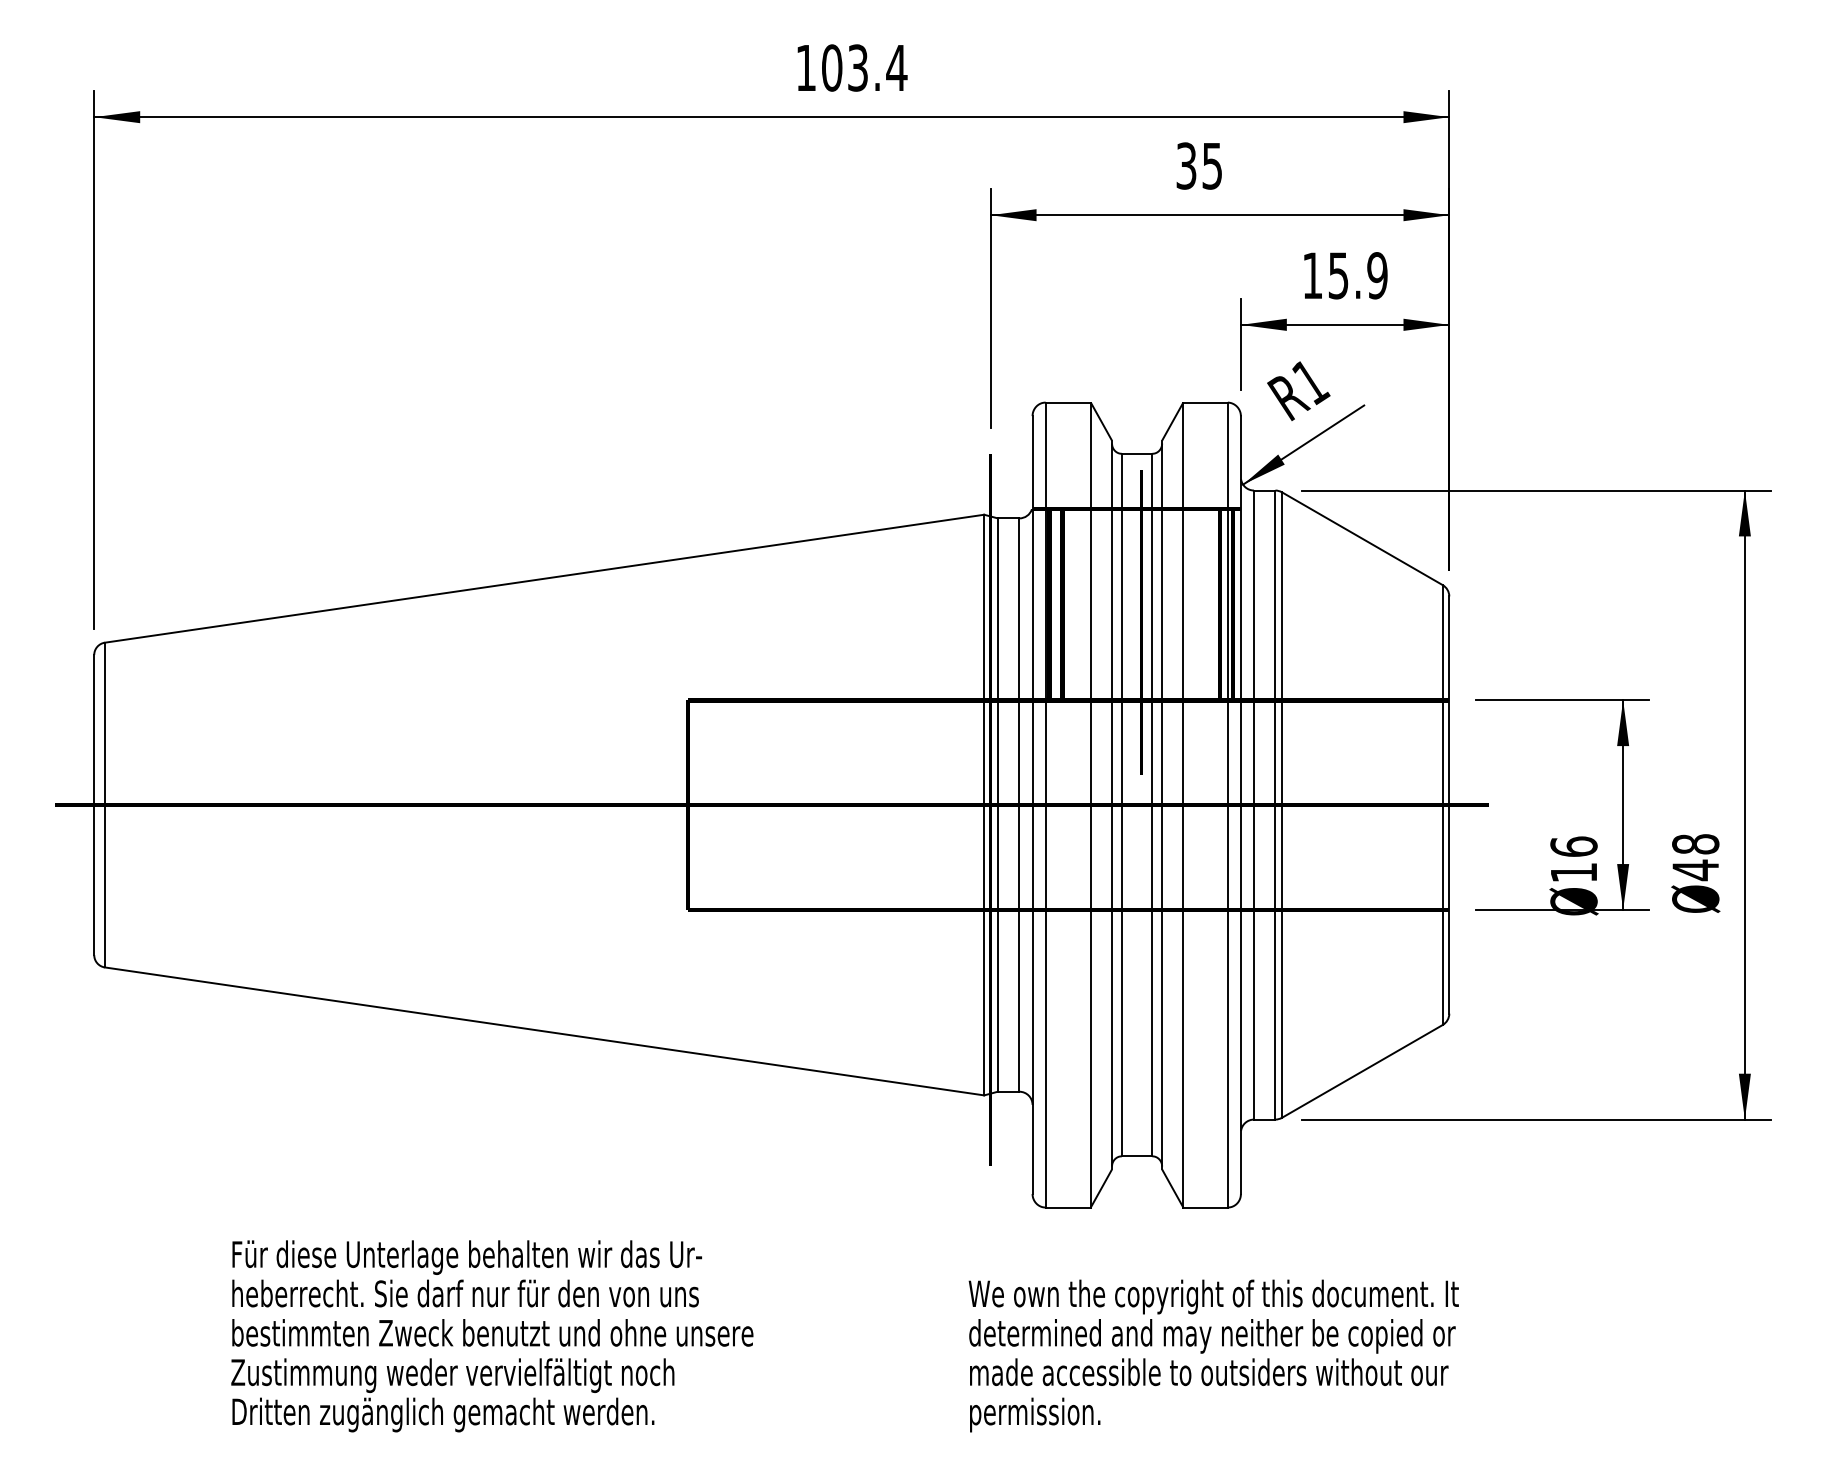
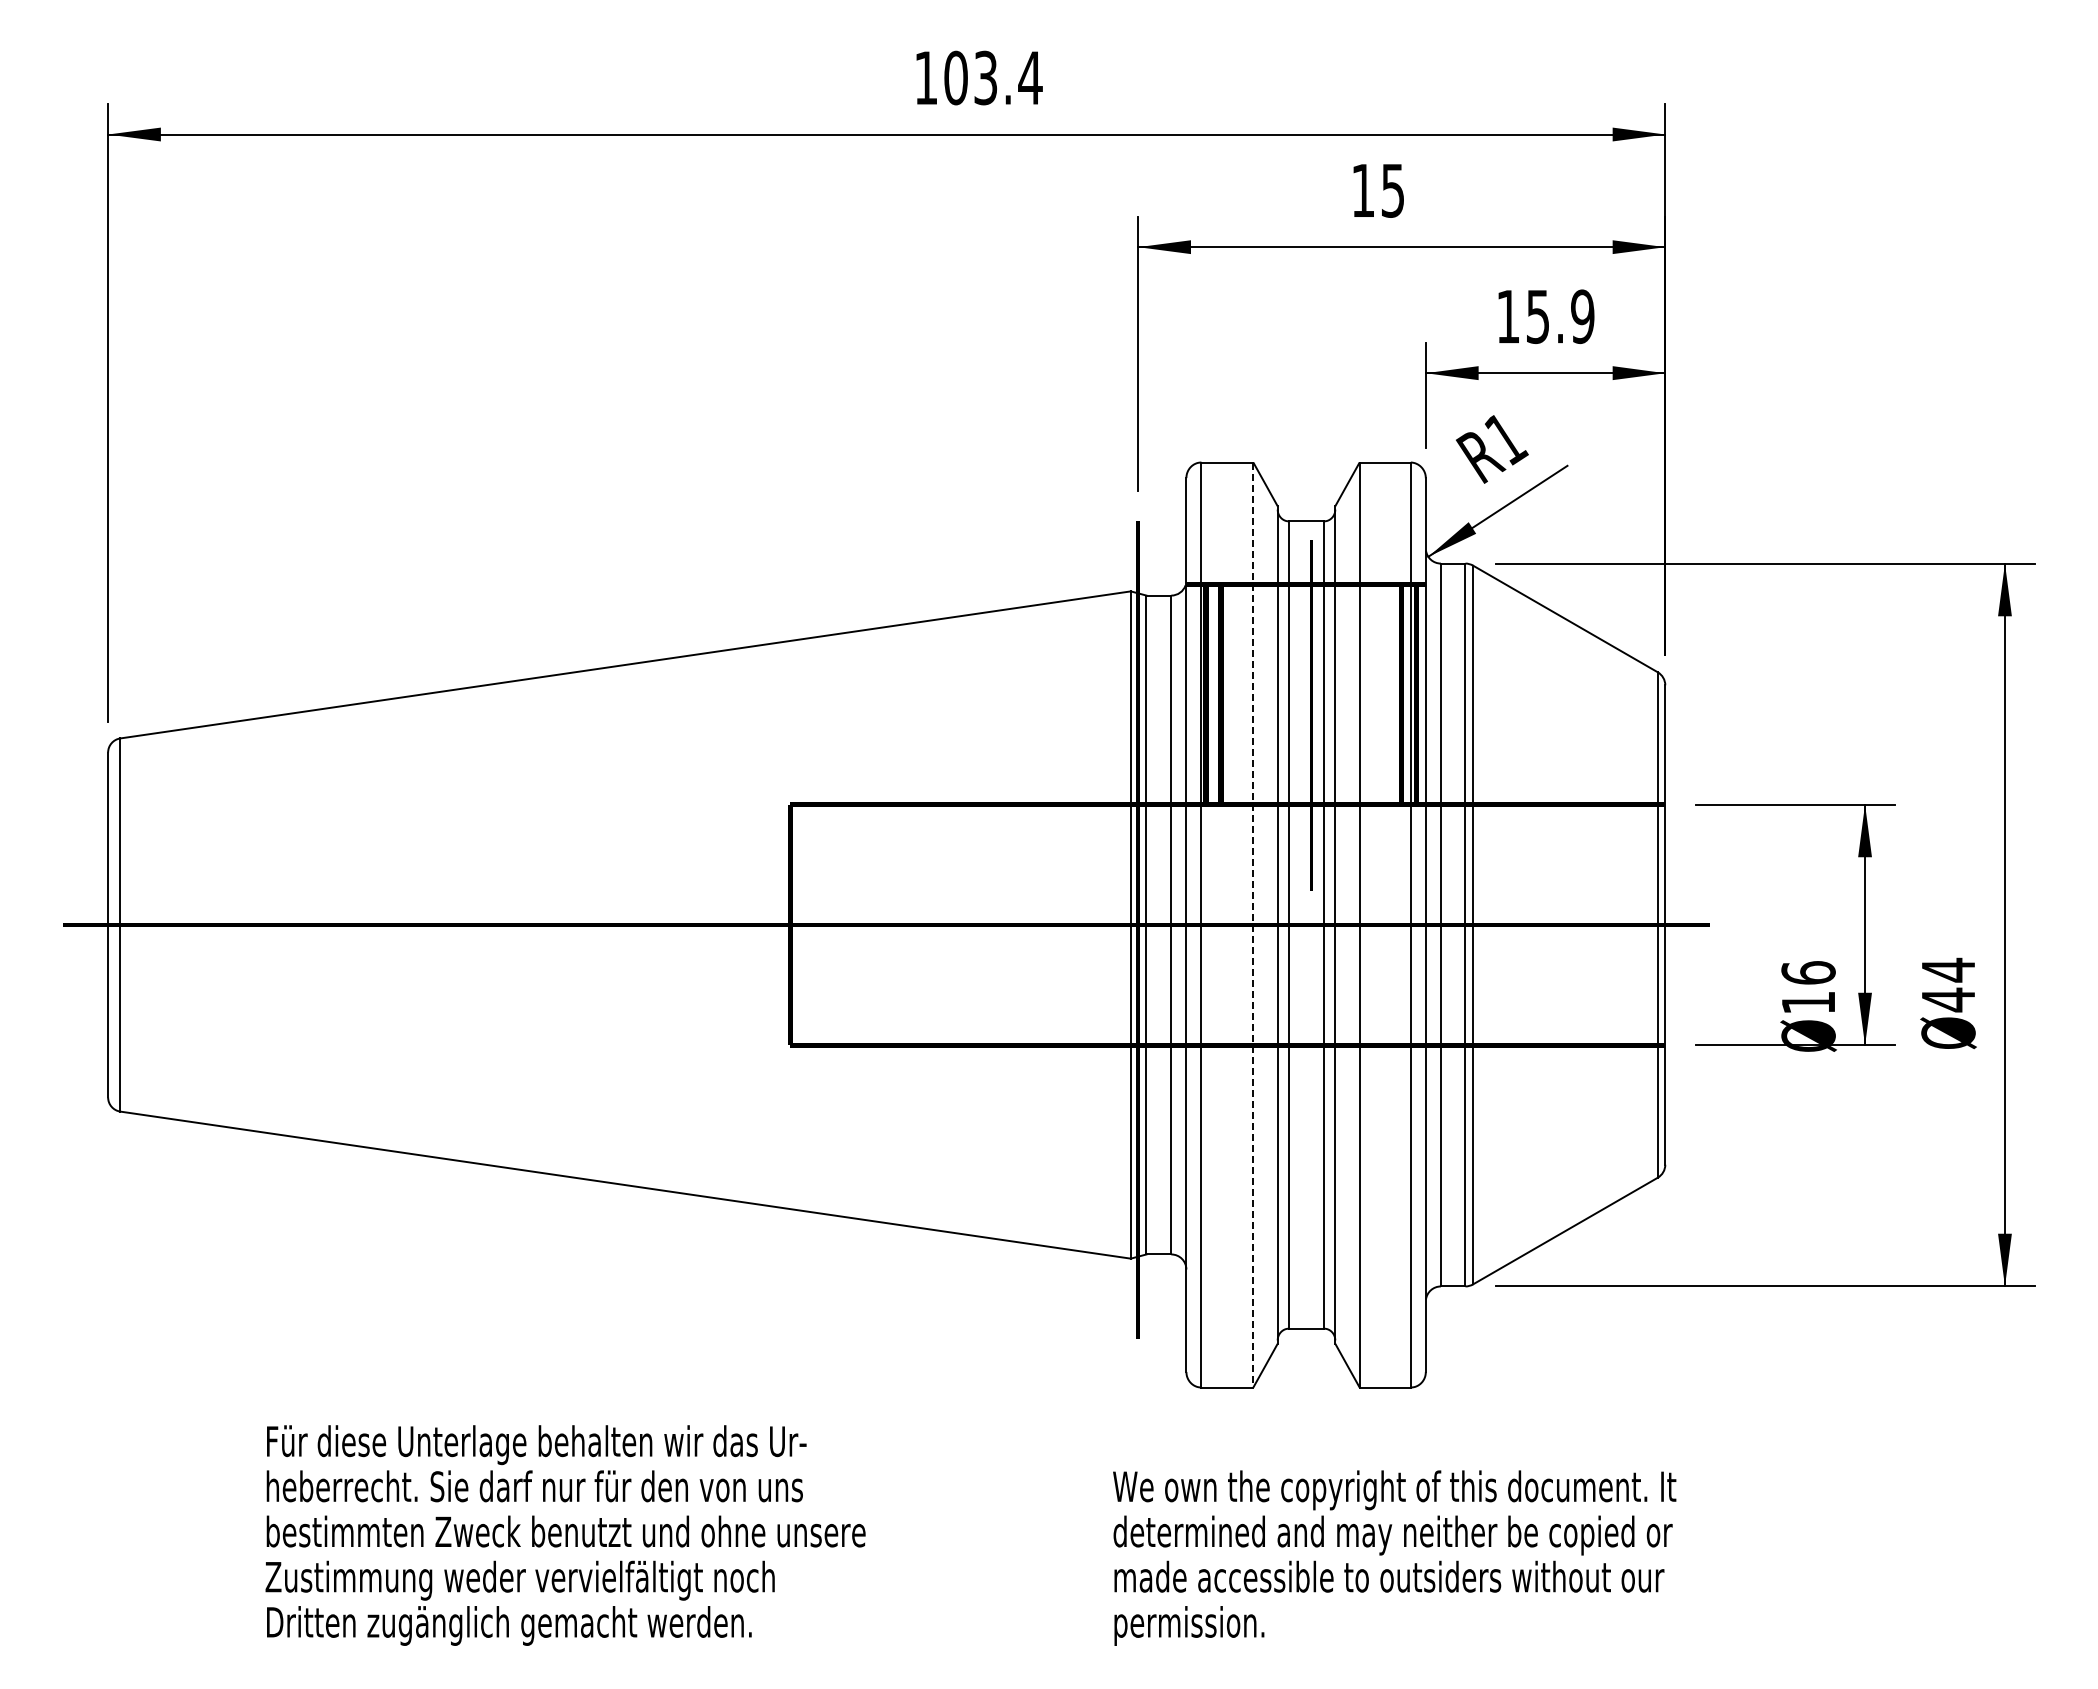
text: (1186, 165) -> (1363, 190), 35 -> 15
line: (1090, 805) -> (1253, 925), solid -> dashed
text: (1695, 843) -> (1948, 969), 48 -> 44

